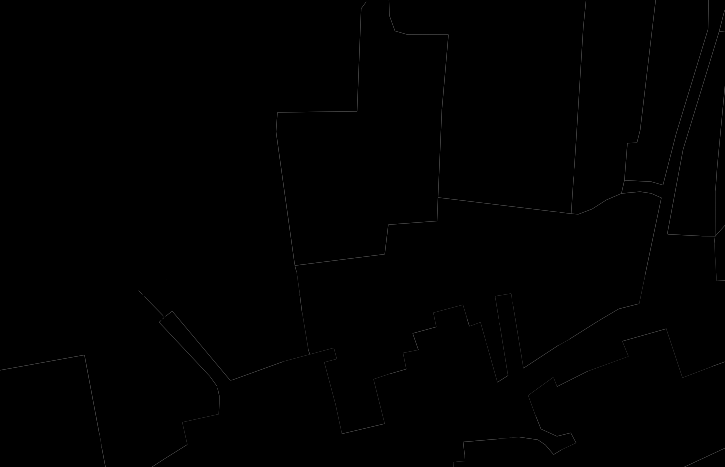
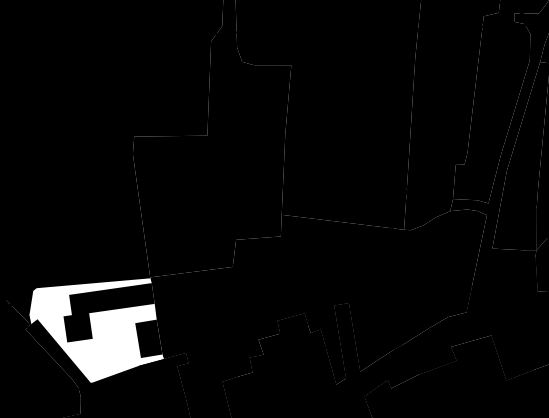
fill: (235, 322) -> (95, 329), removed

